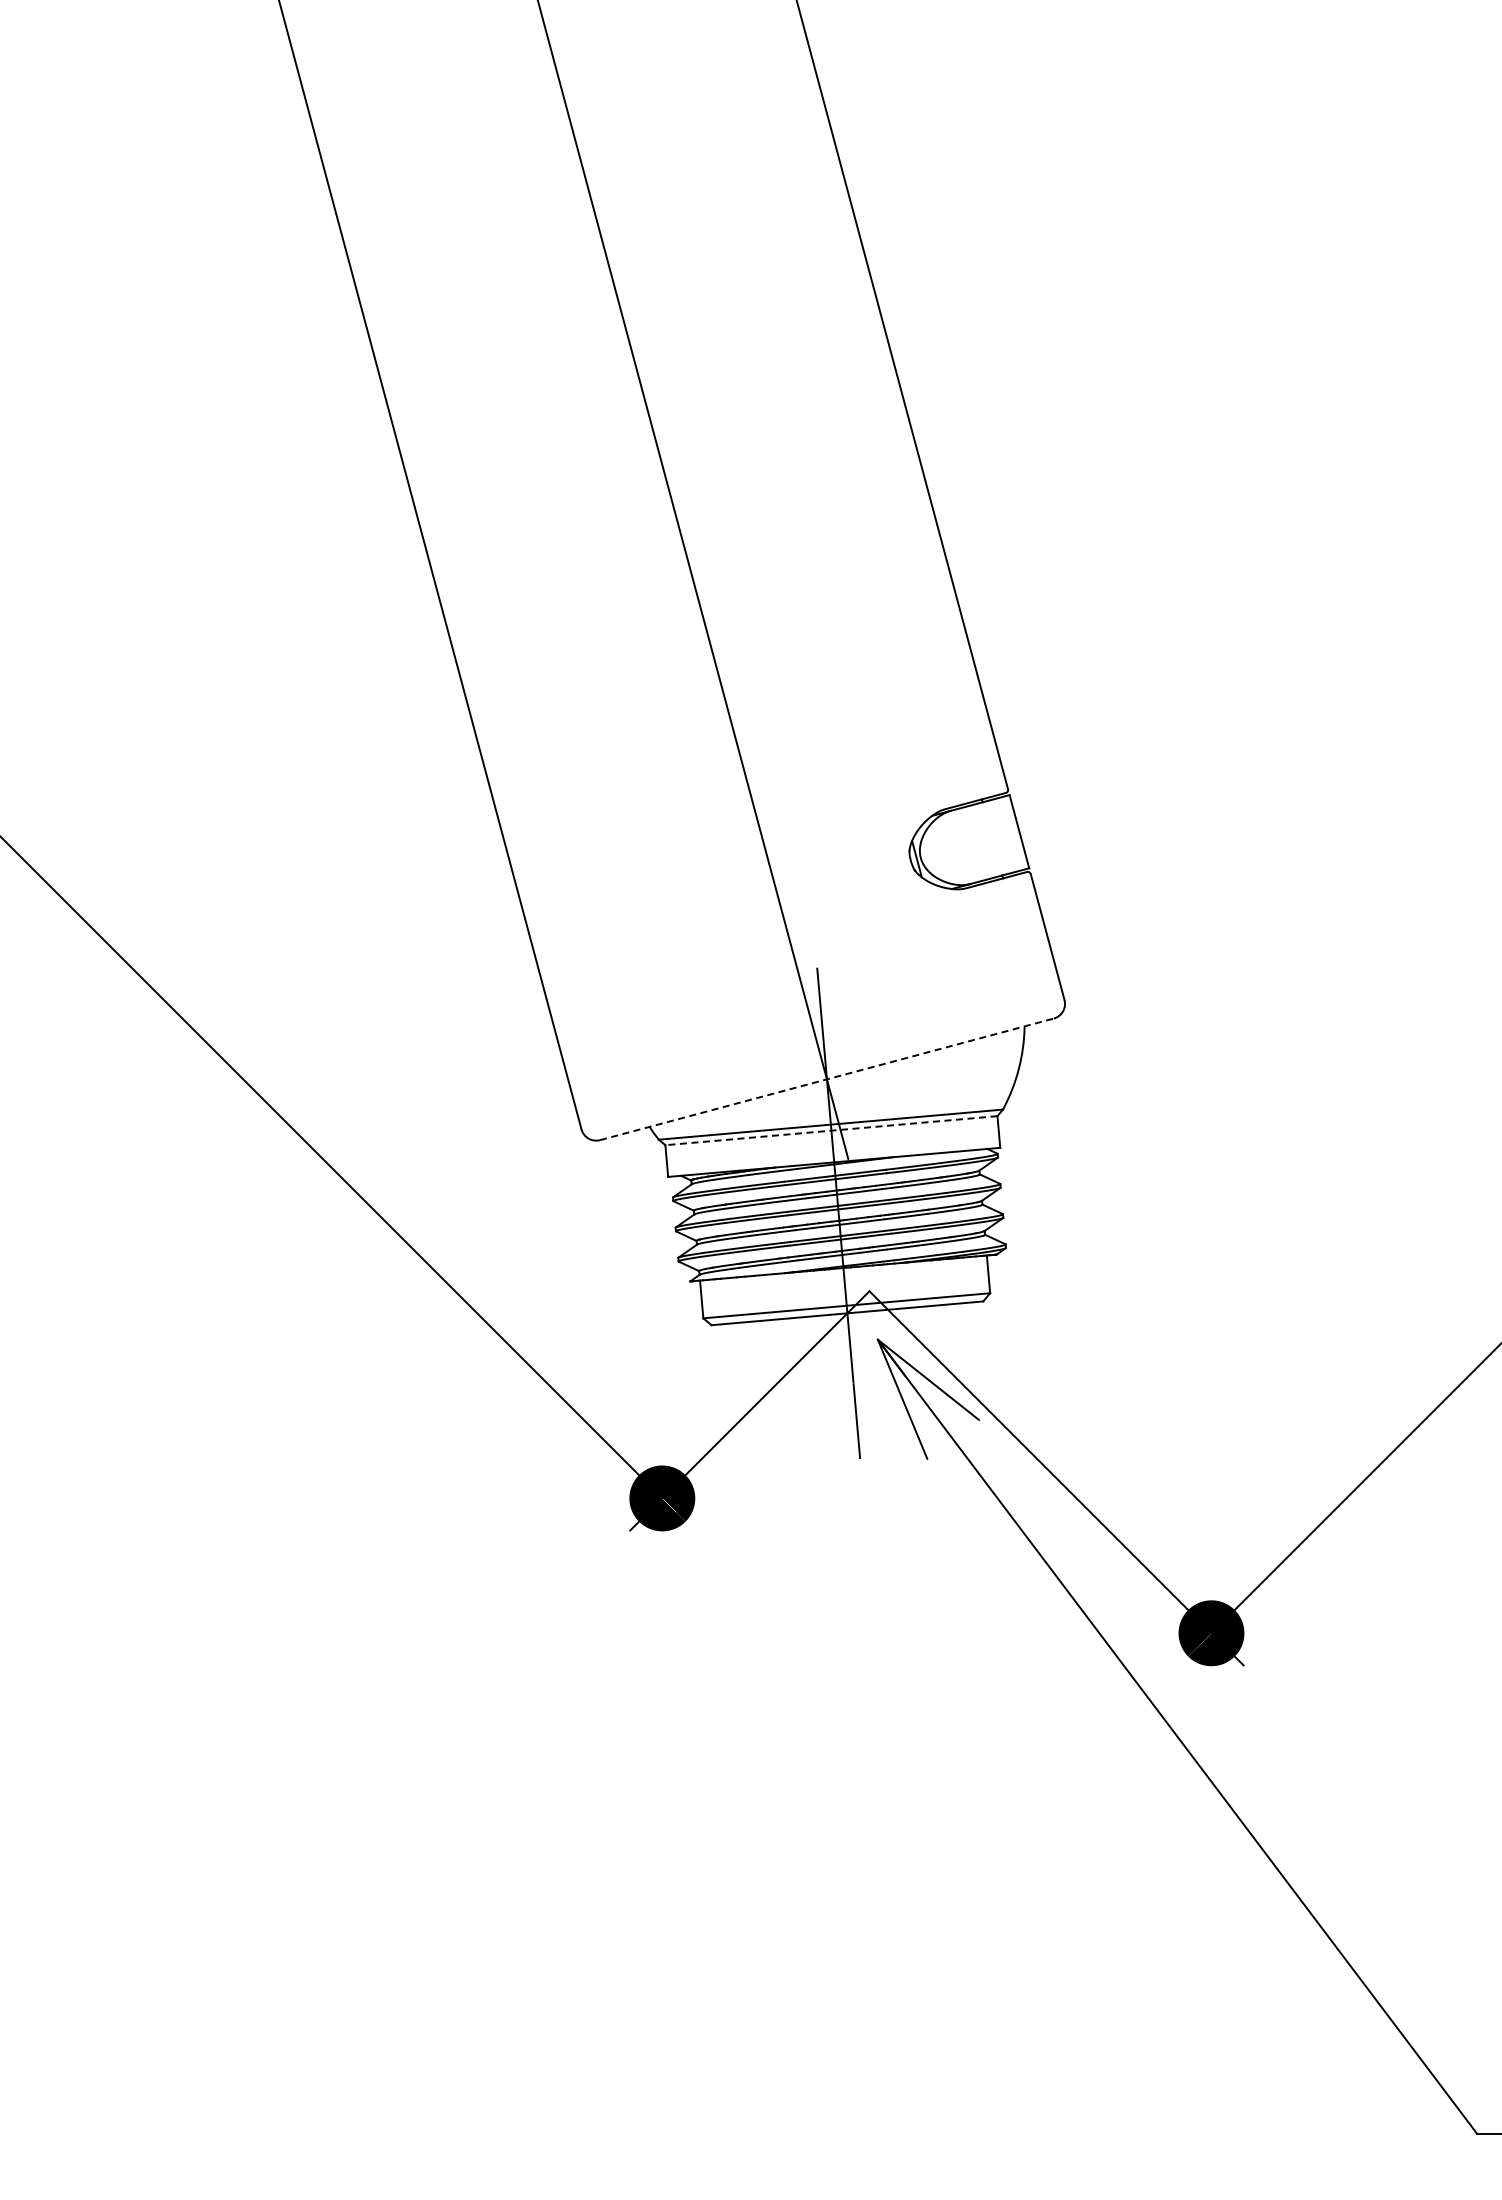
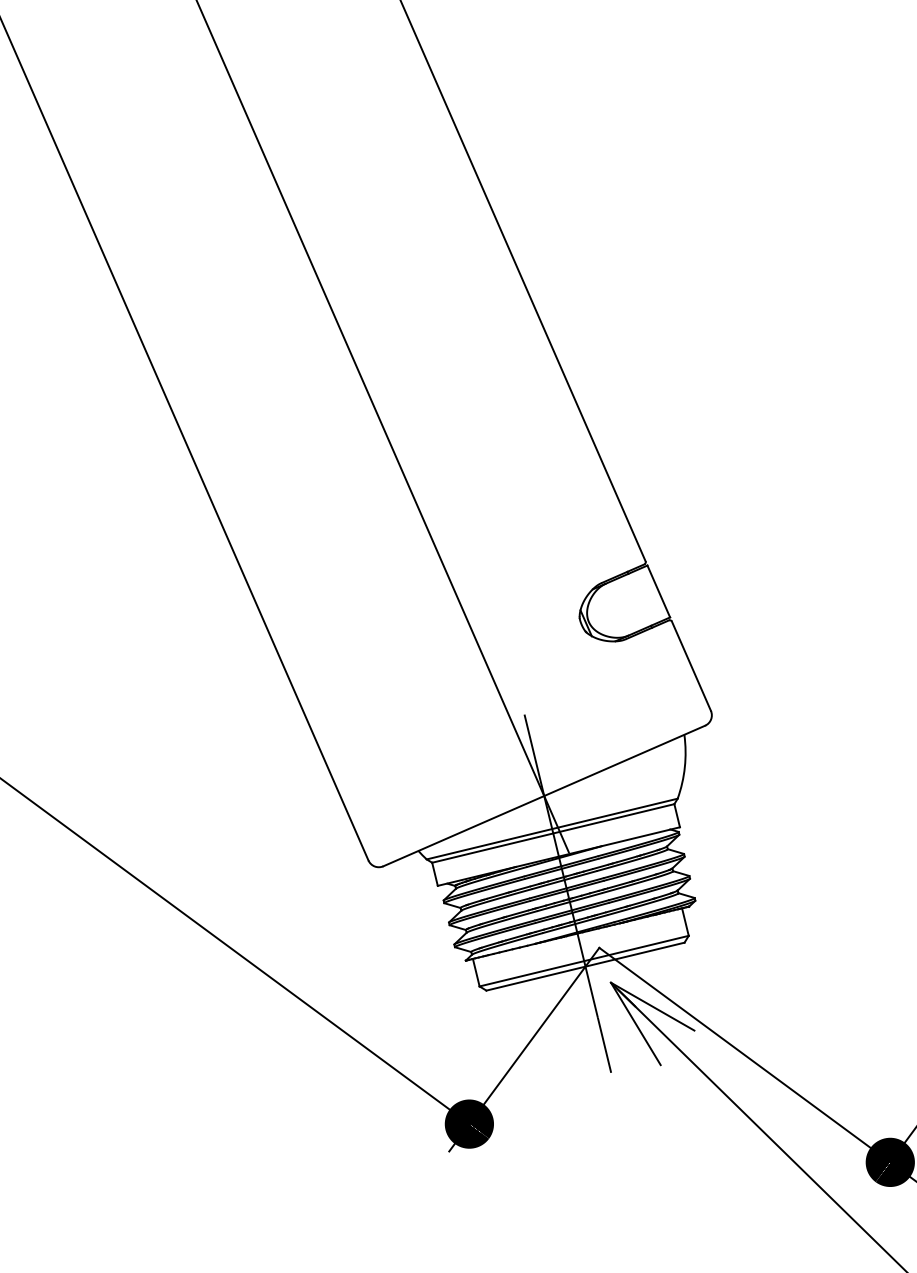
line: (826, 1079) -> (543, 796), dashed -> solid
line: (831, 1130) -> (553, 833), dashed -> solid

